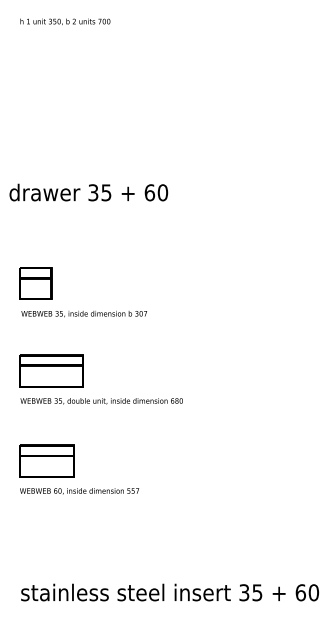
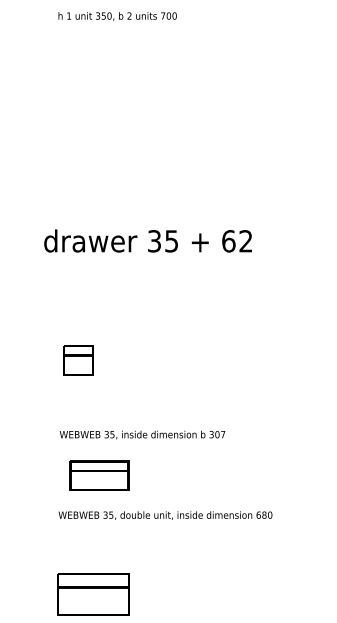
text: (162, 192) -> (245, 240), 60 -> 62
part: (35, 283) -> (78, 360), size x0.7
text: (83, 313) -> (141, 434), moved
part: (51, 370) -> (99, 475), size x0.7

